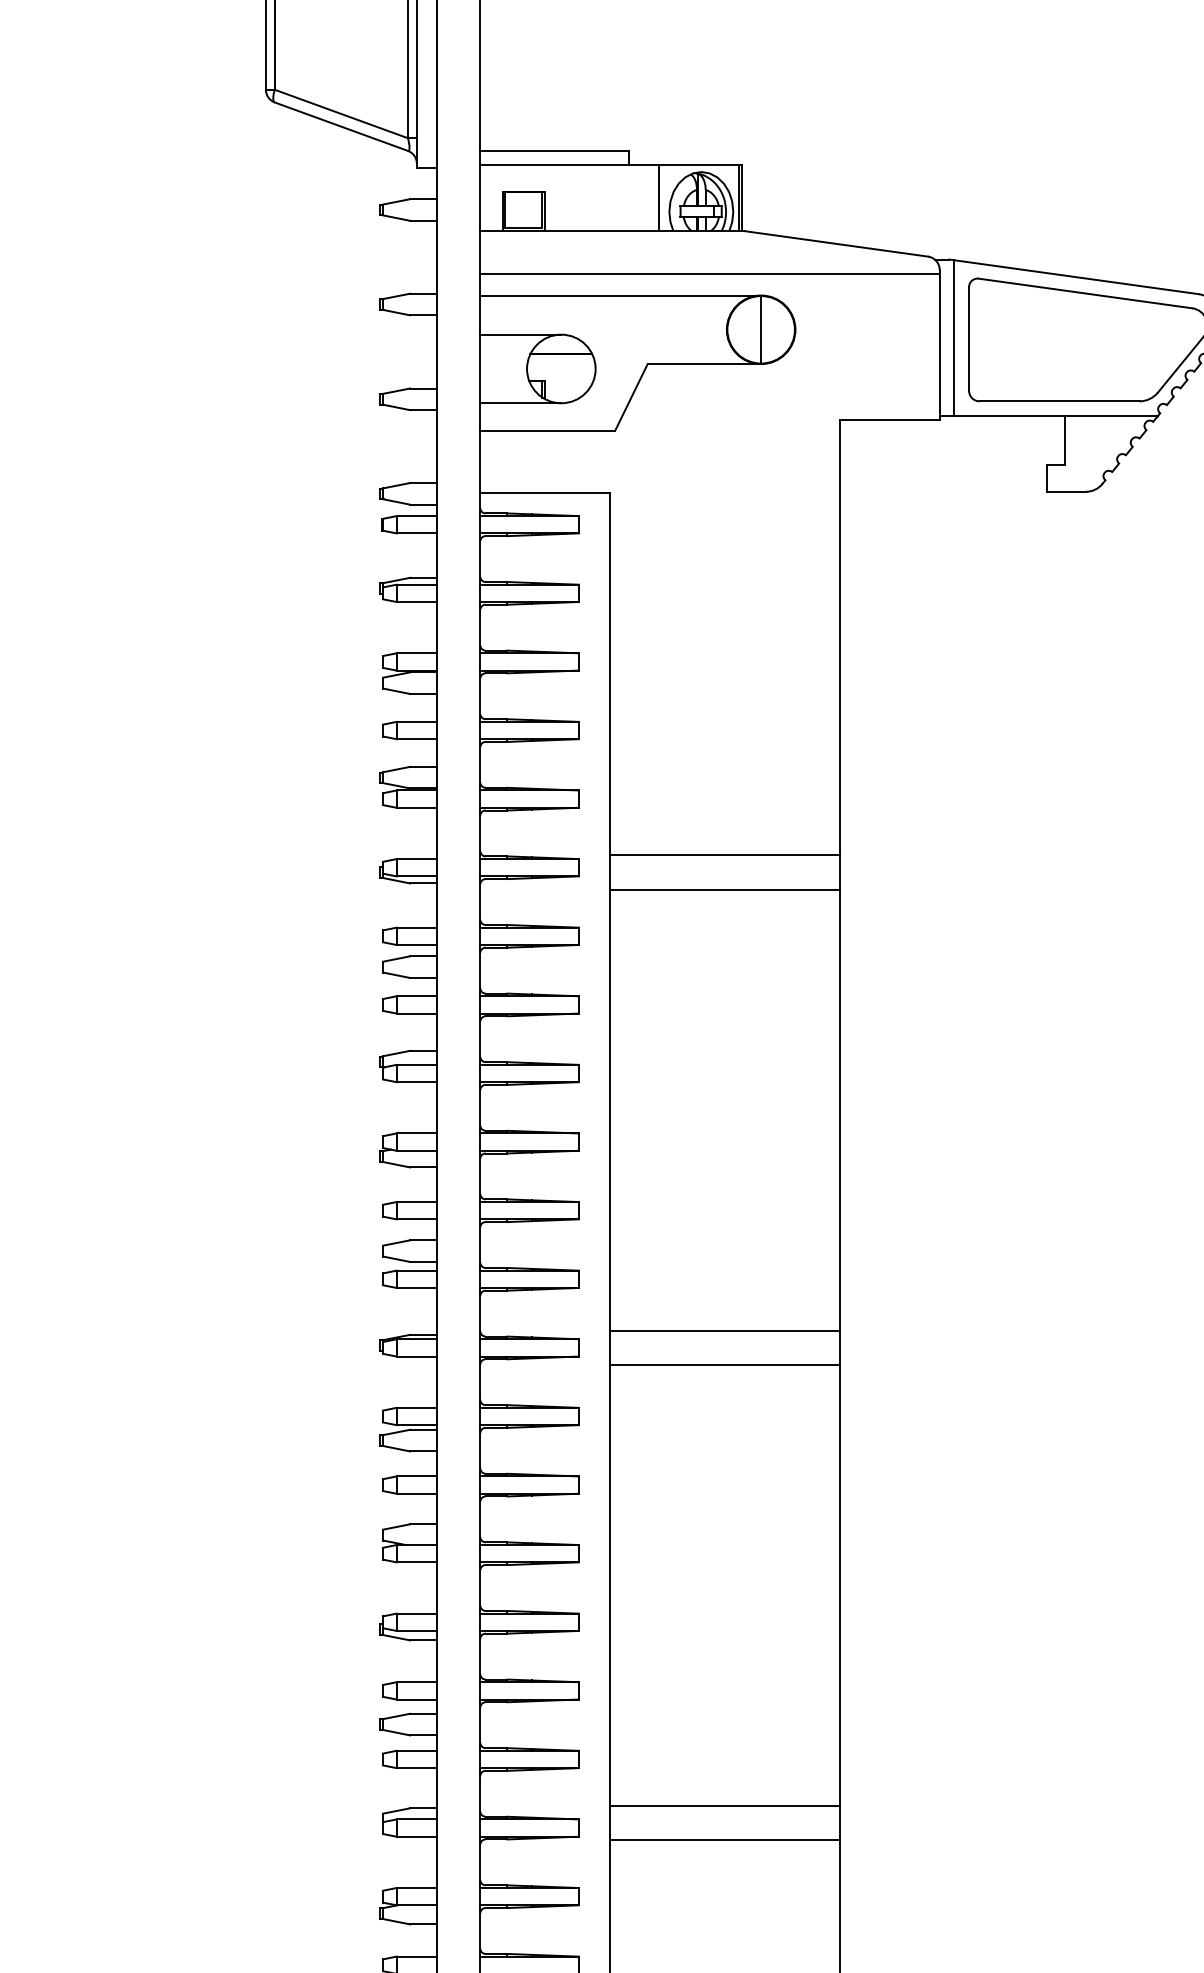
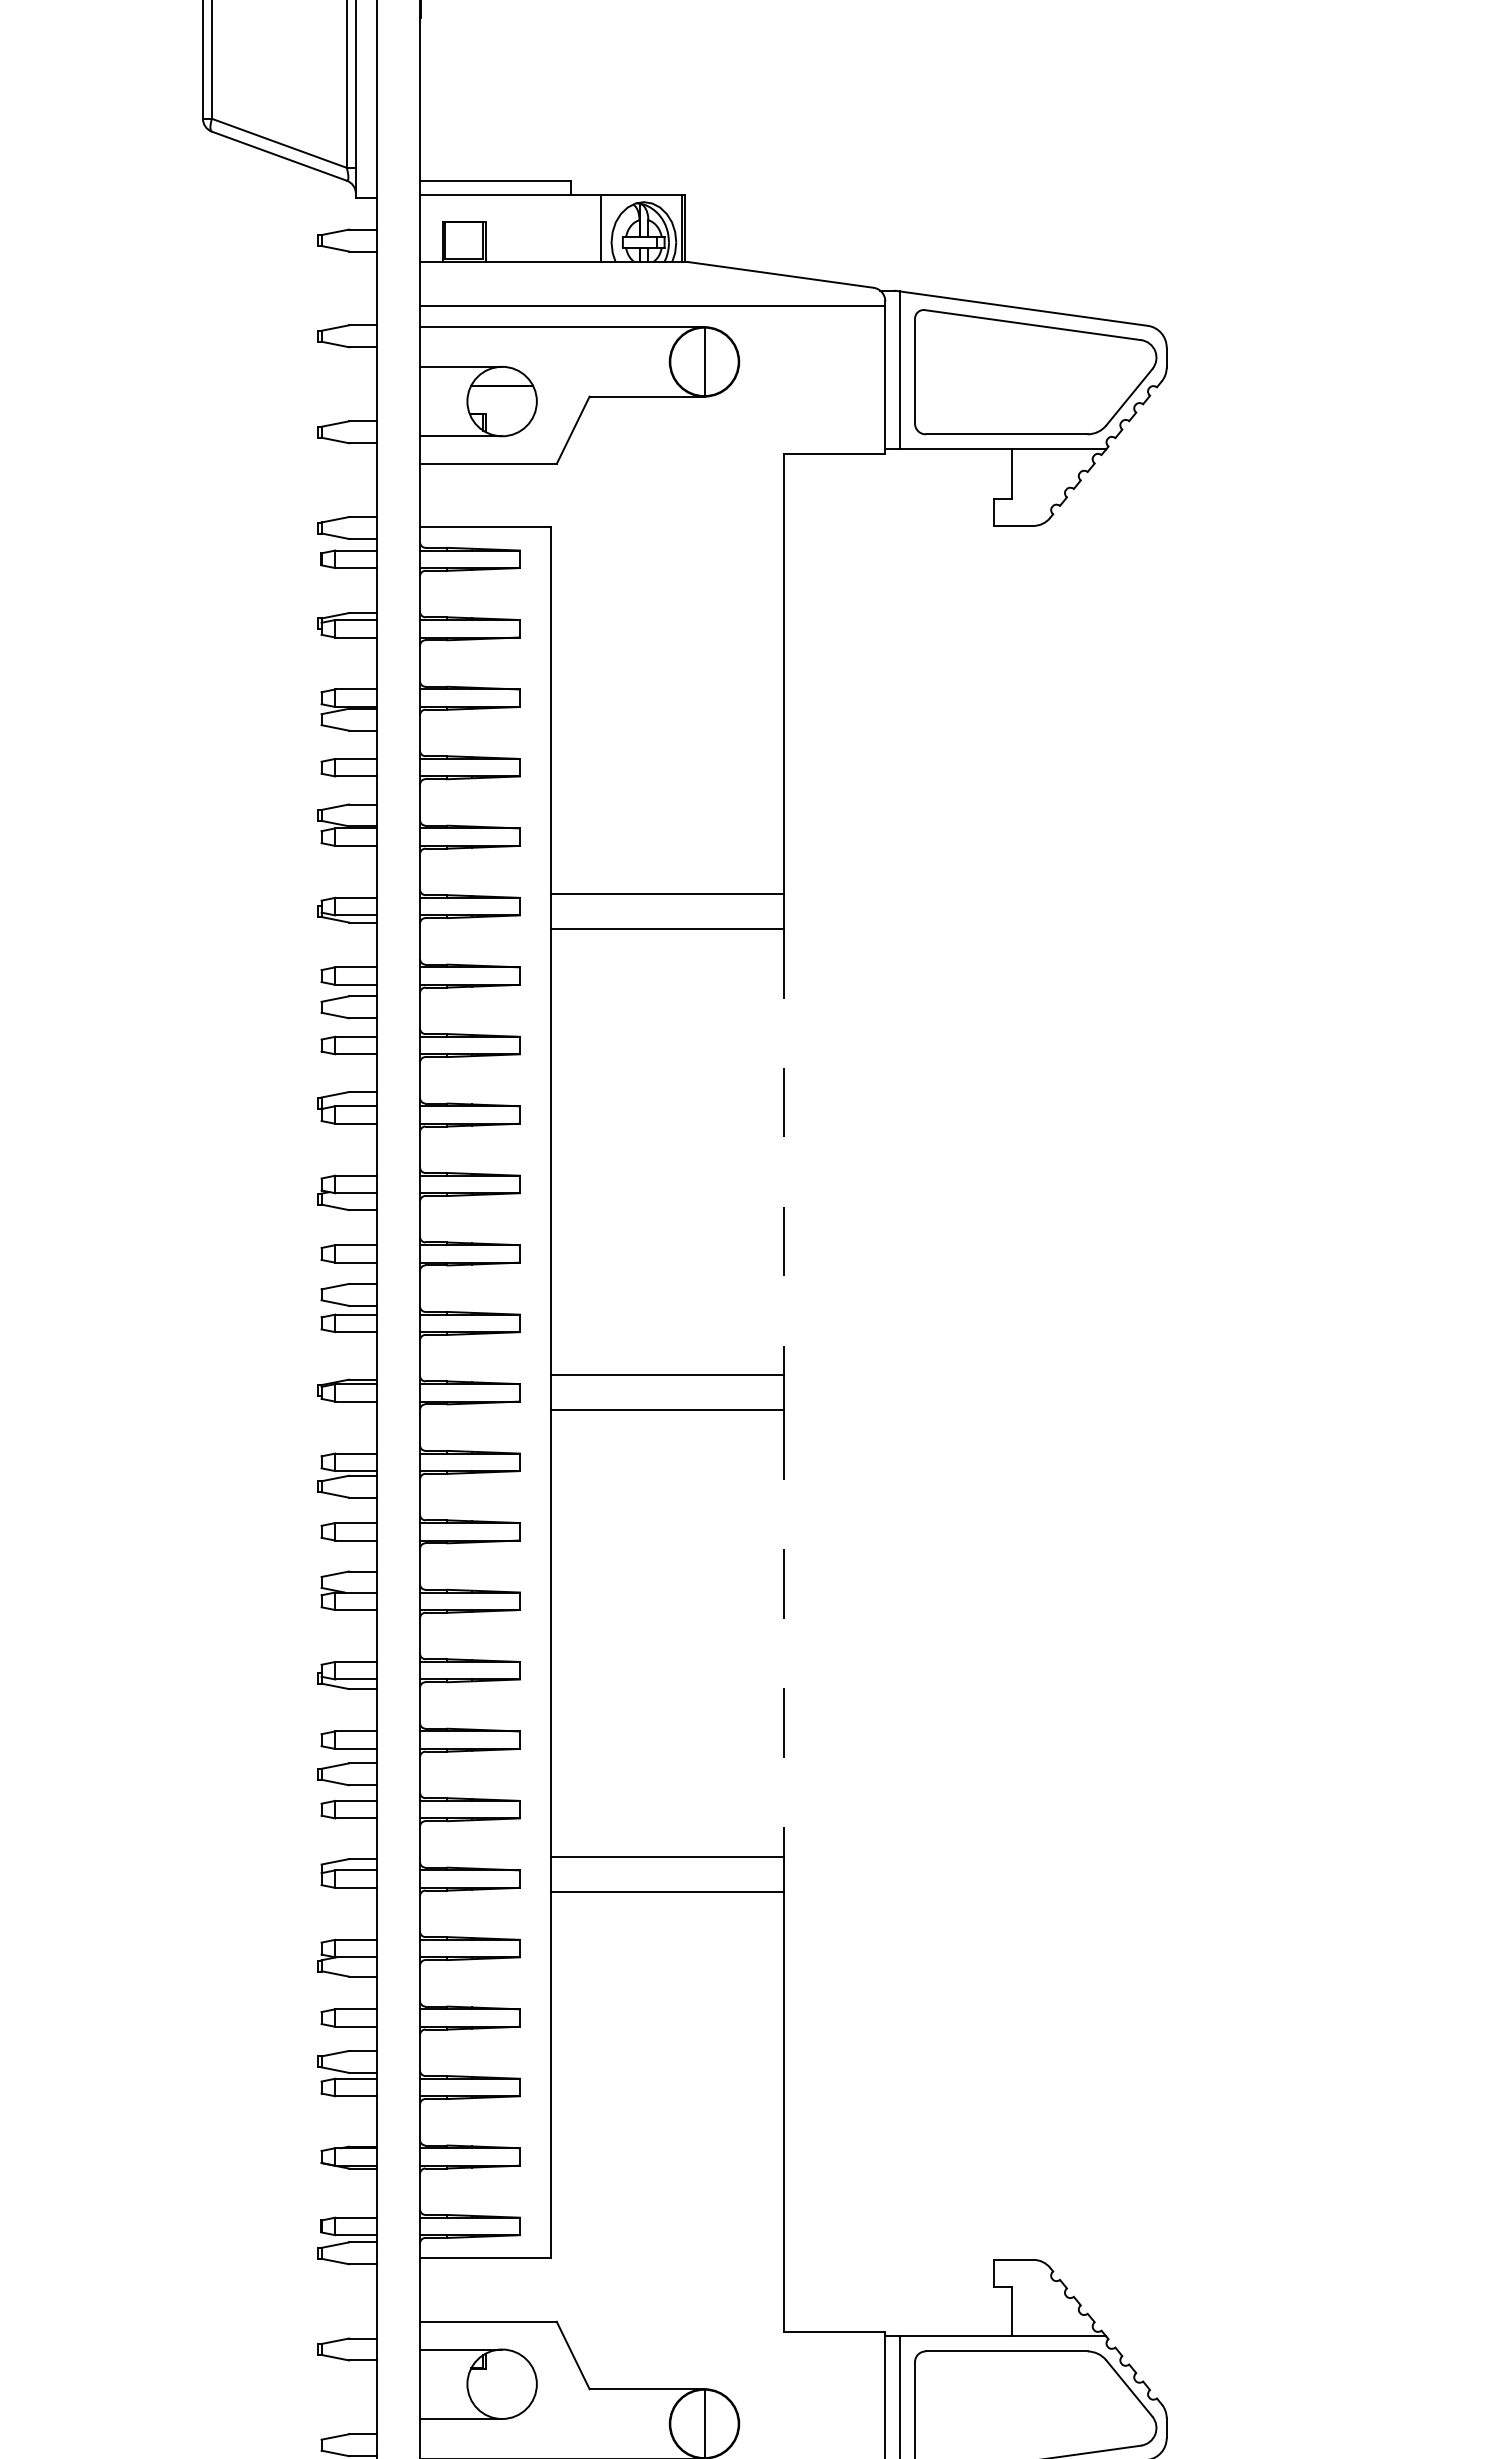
line: (839, 1110) -> (783, 1152), solid -> dashed
line: (839, 1586) -> (783, 1634), solid -> dashed

